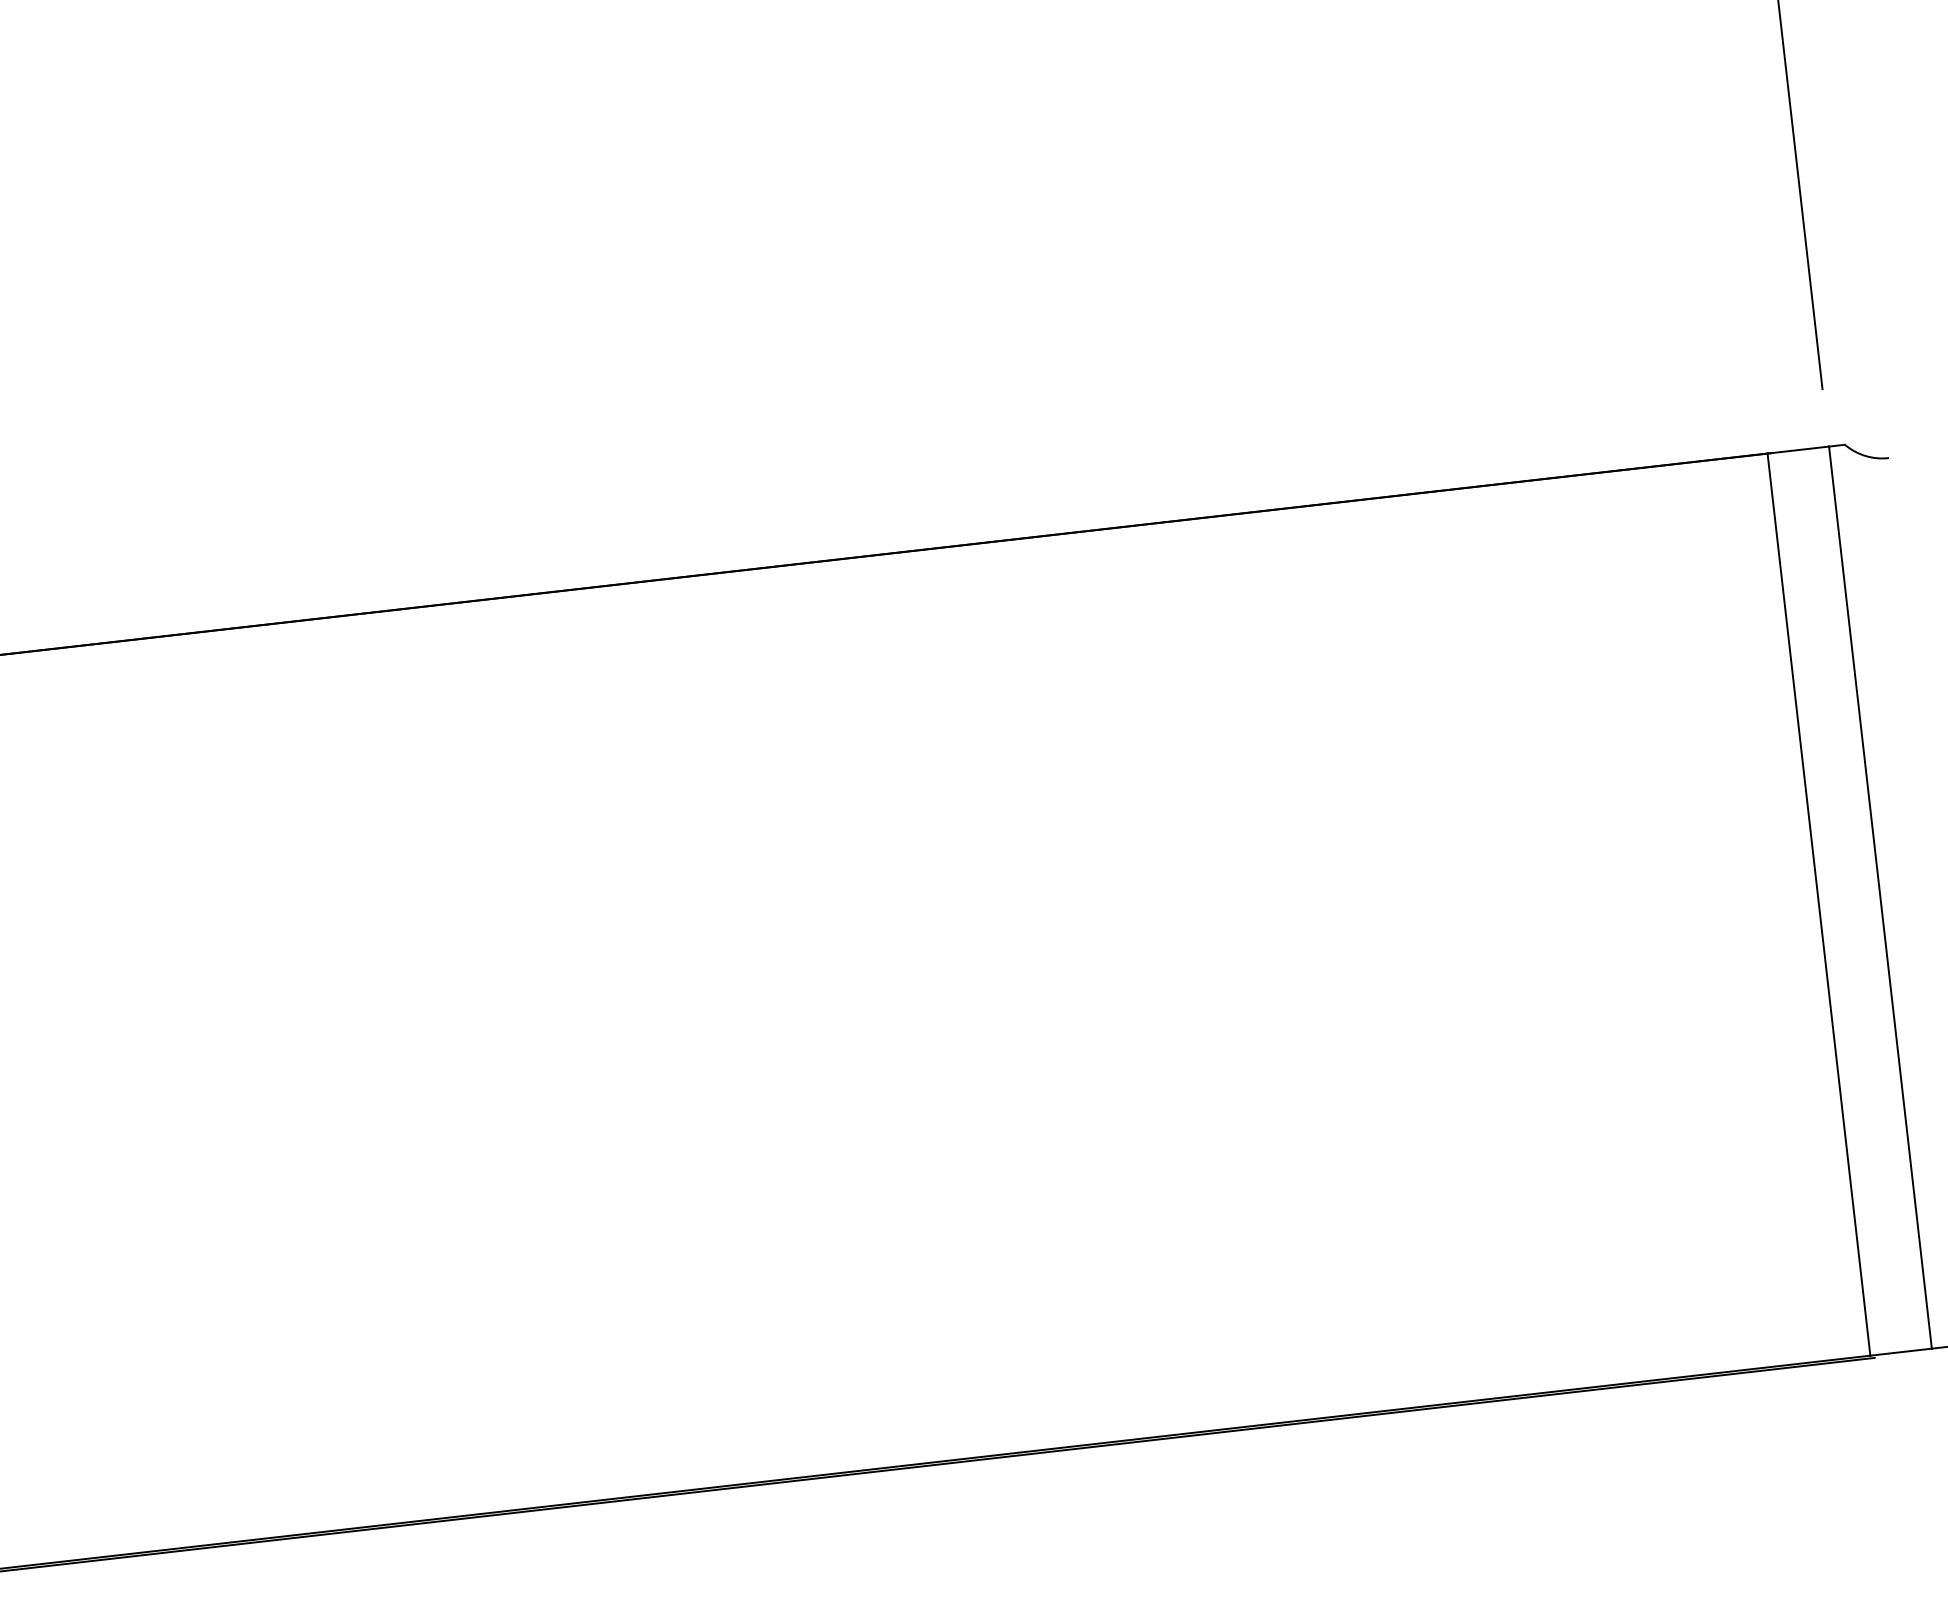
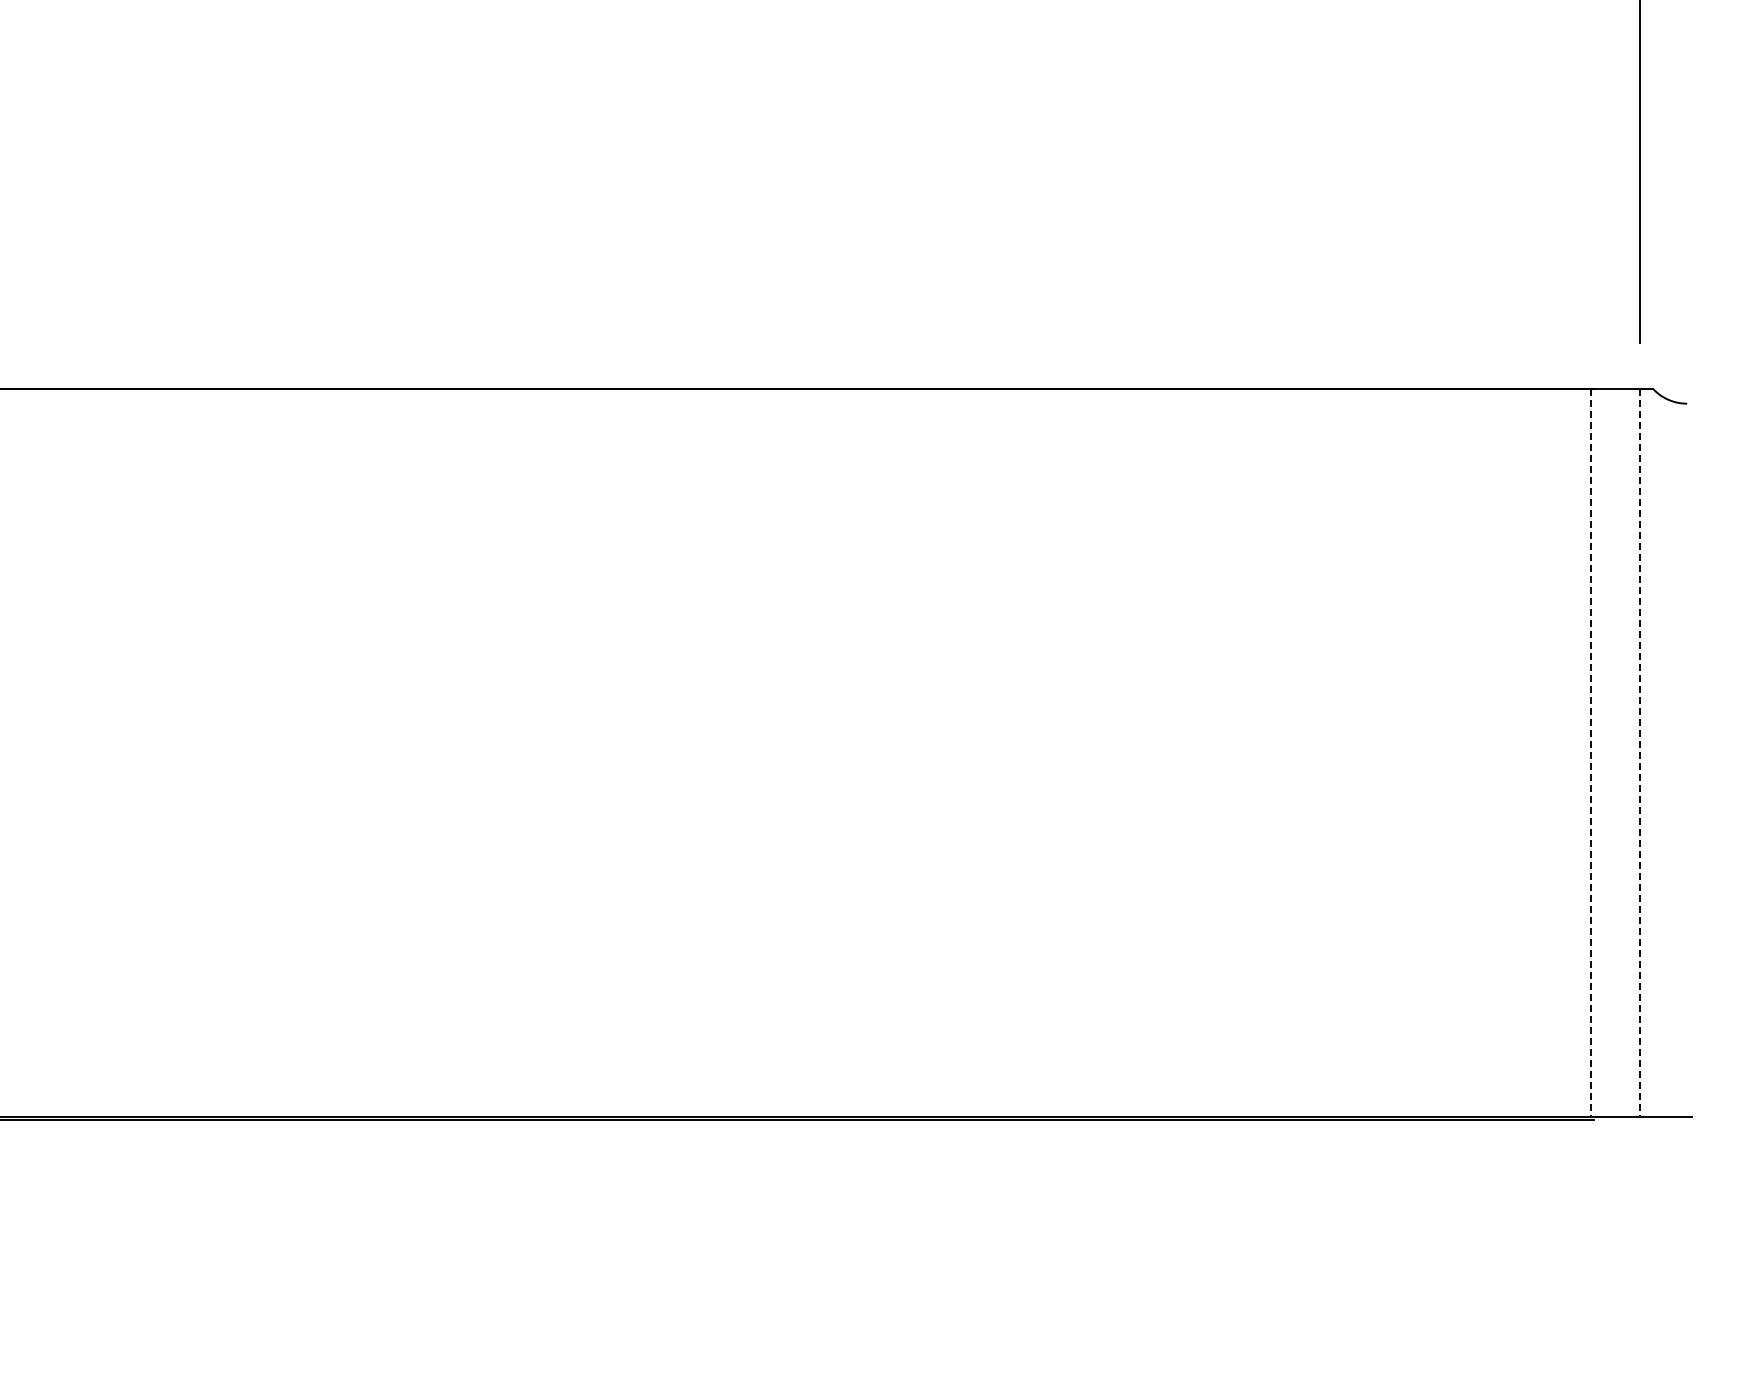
line: (1880, 897) -> (1640, 753), solid -> dashed
line: (1818, 904) -> (1590, 753), solid -> dashed

